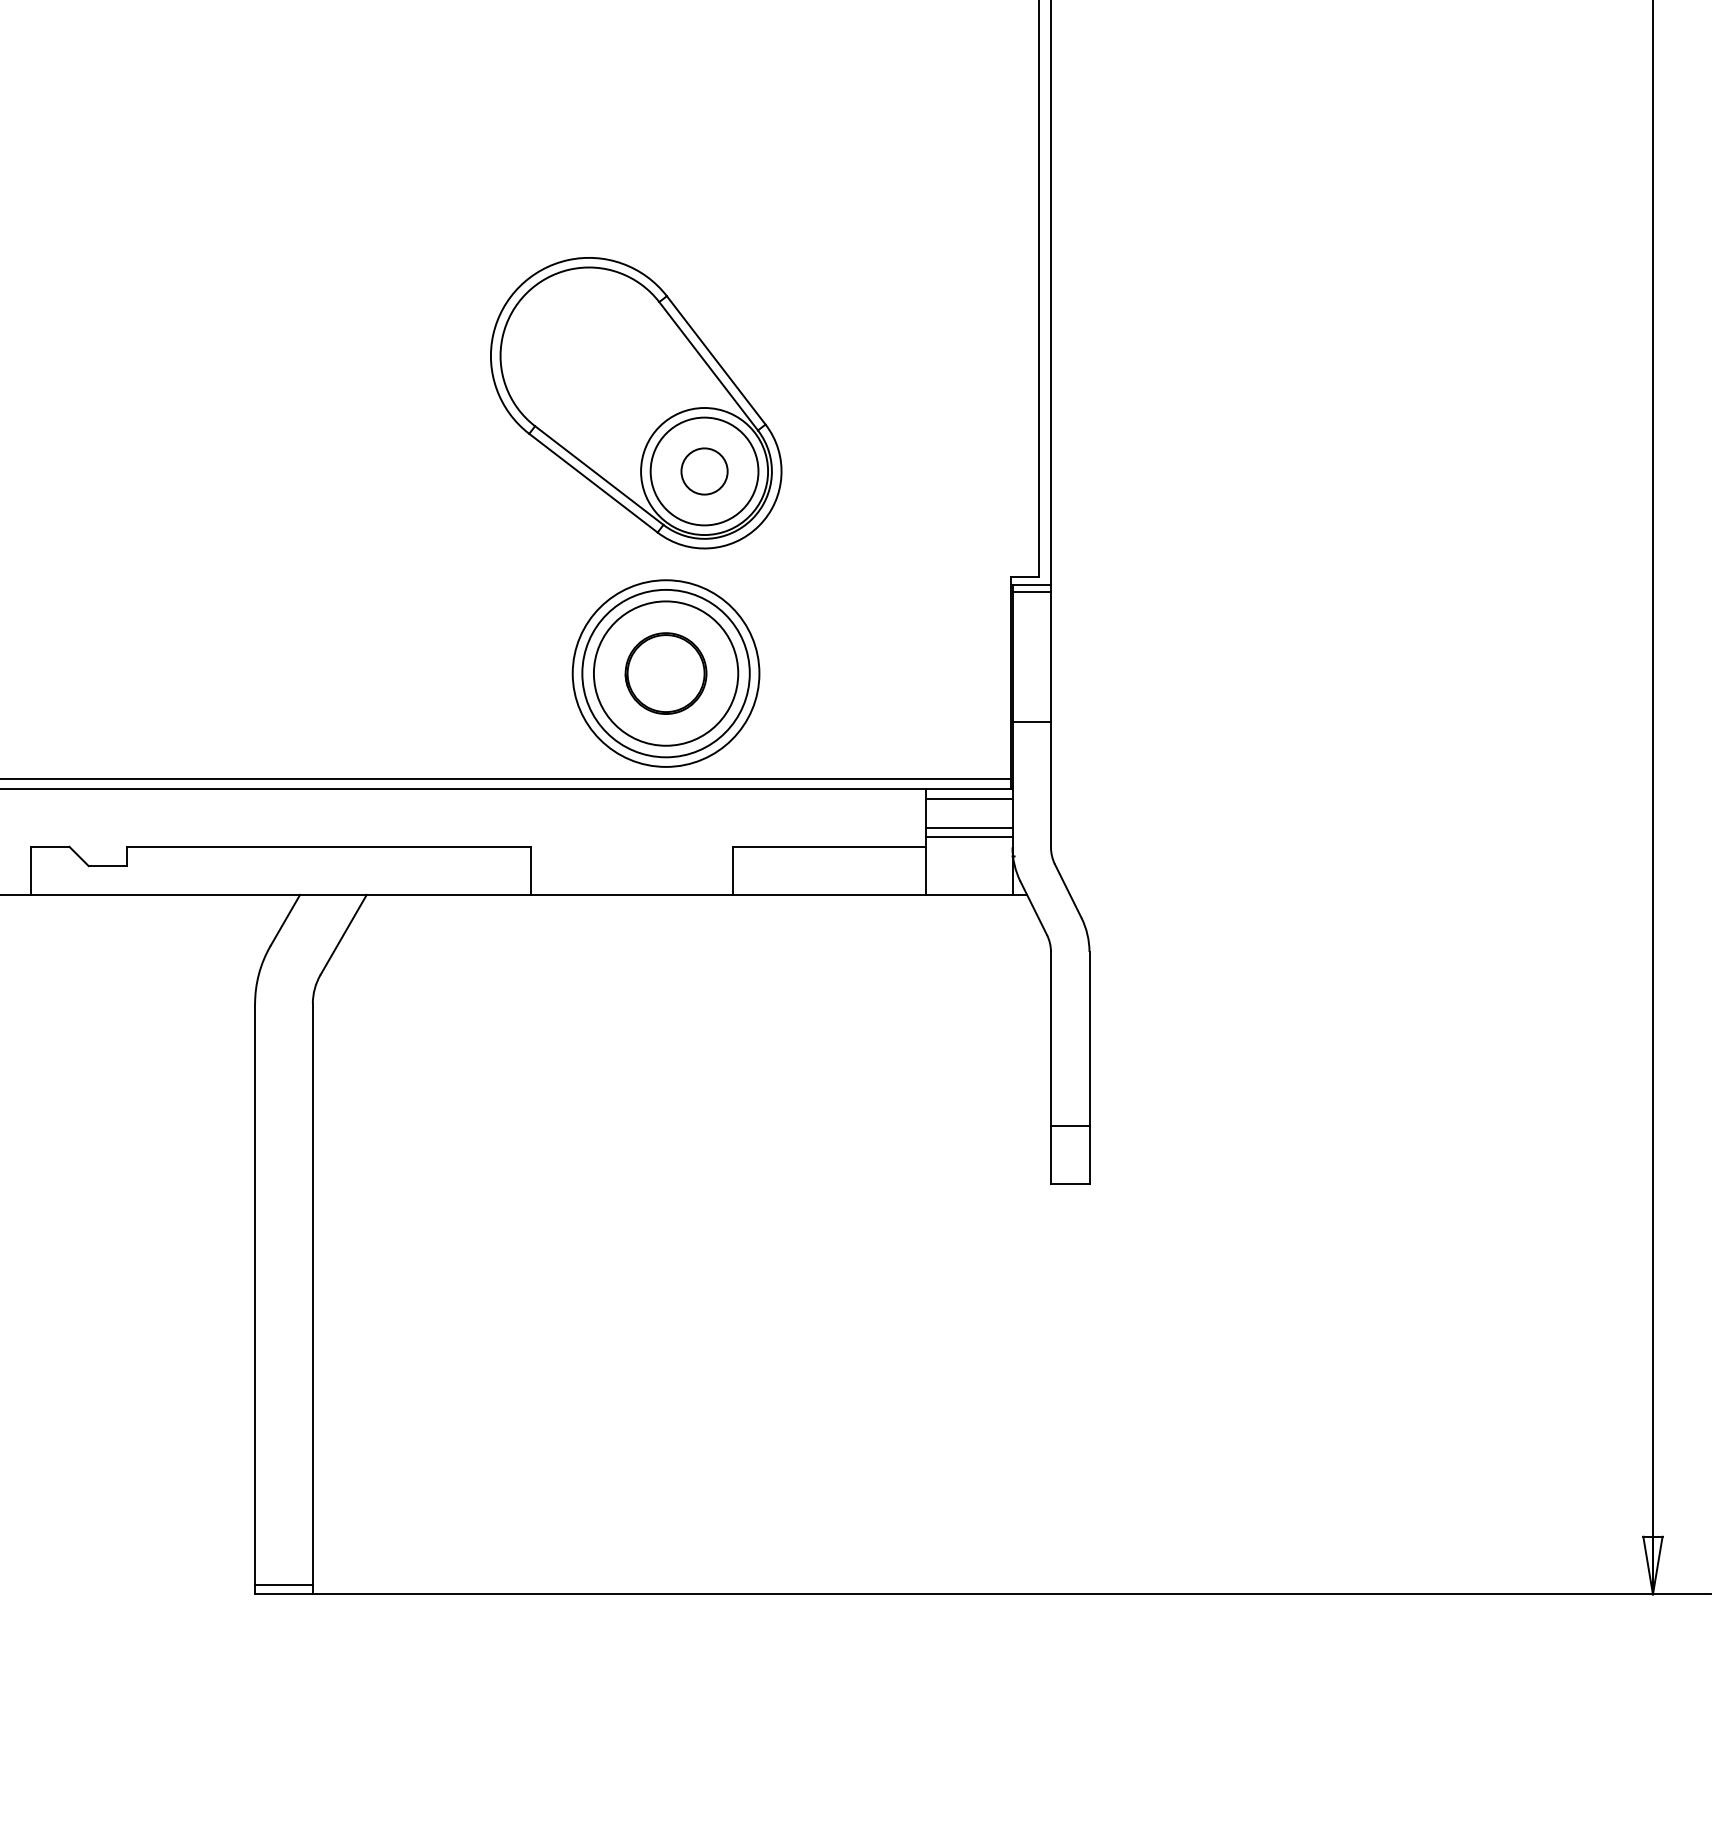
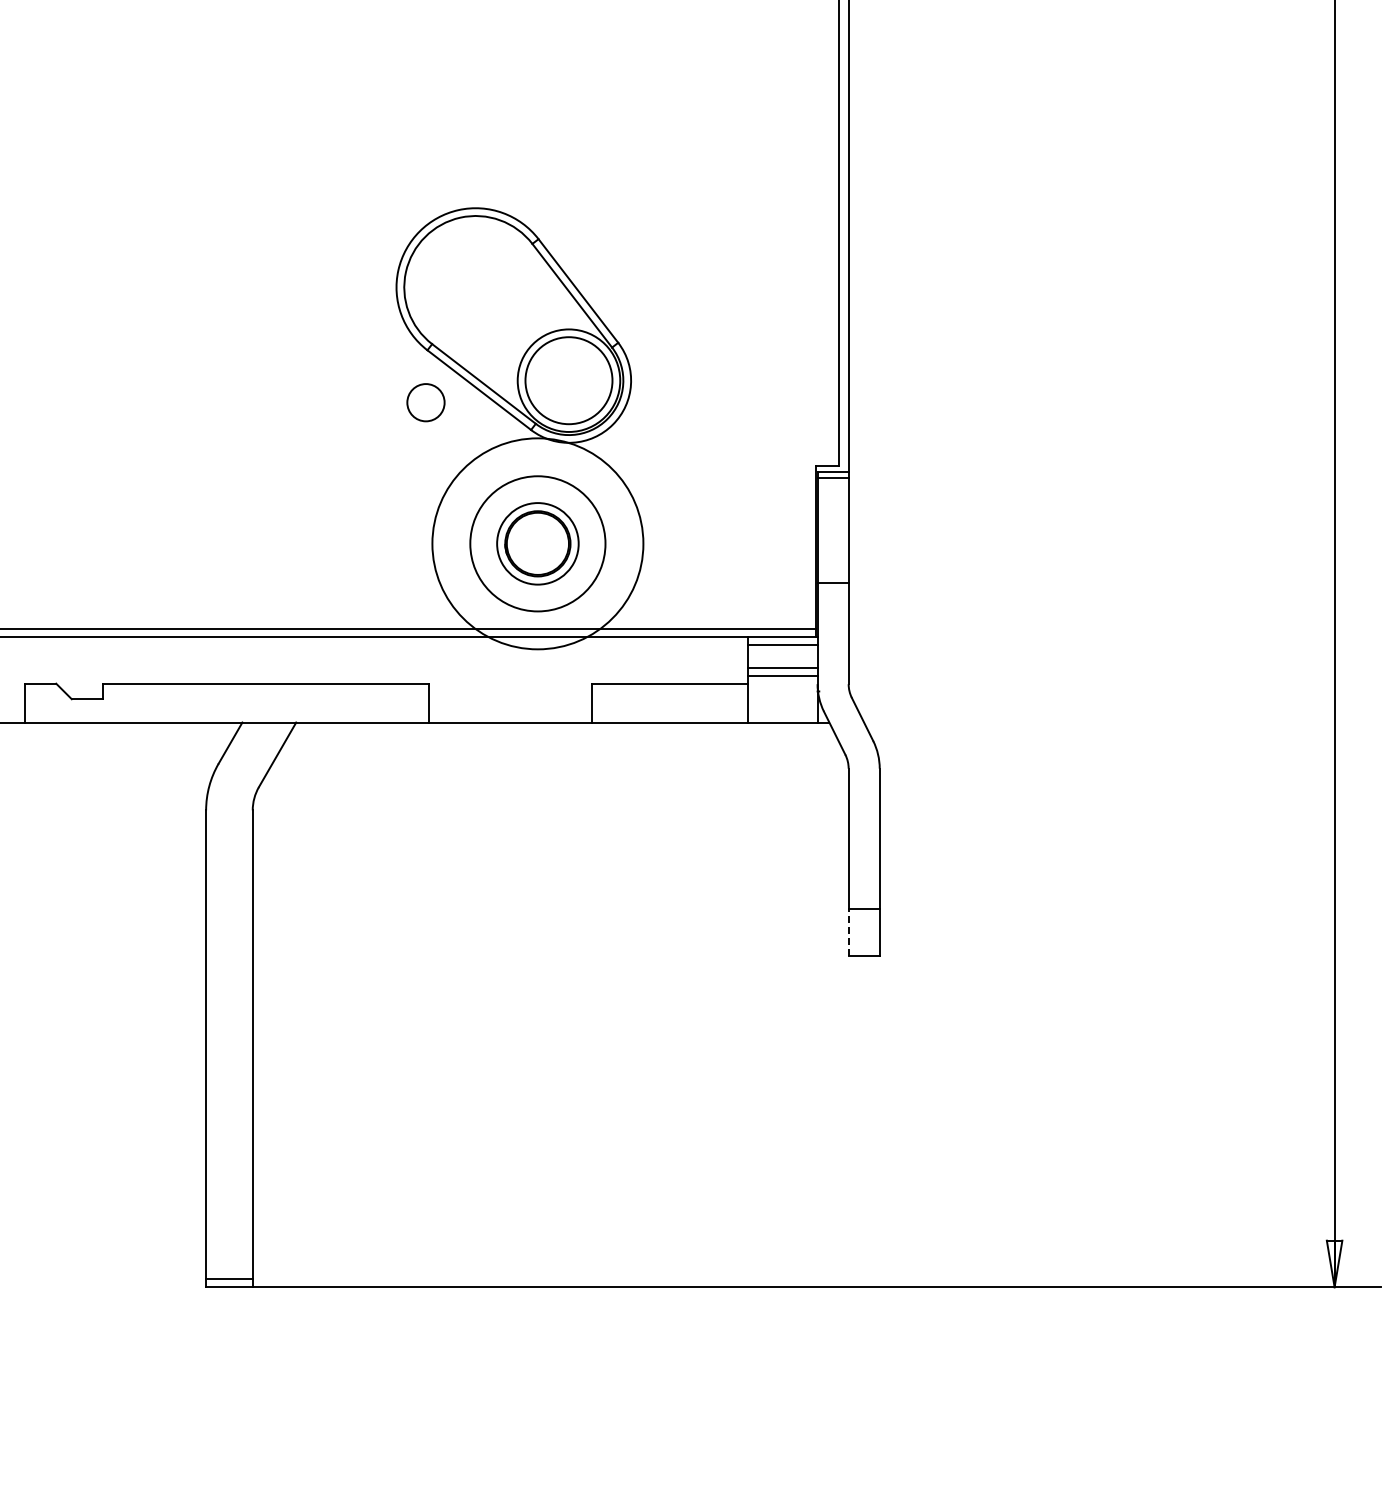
circle: (703, 471) -> (425, 402), moved
circle: (665, 673) -> (537, 543), size x0.7
circle: (665, 673) -> (537, 543), size x1.4
line: (1050, 1153) -> (848, 931), solid -> dashed

